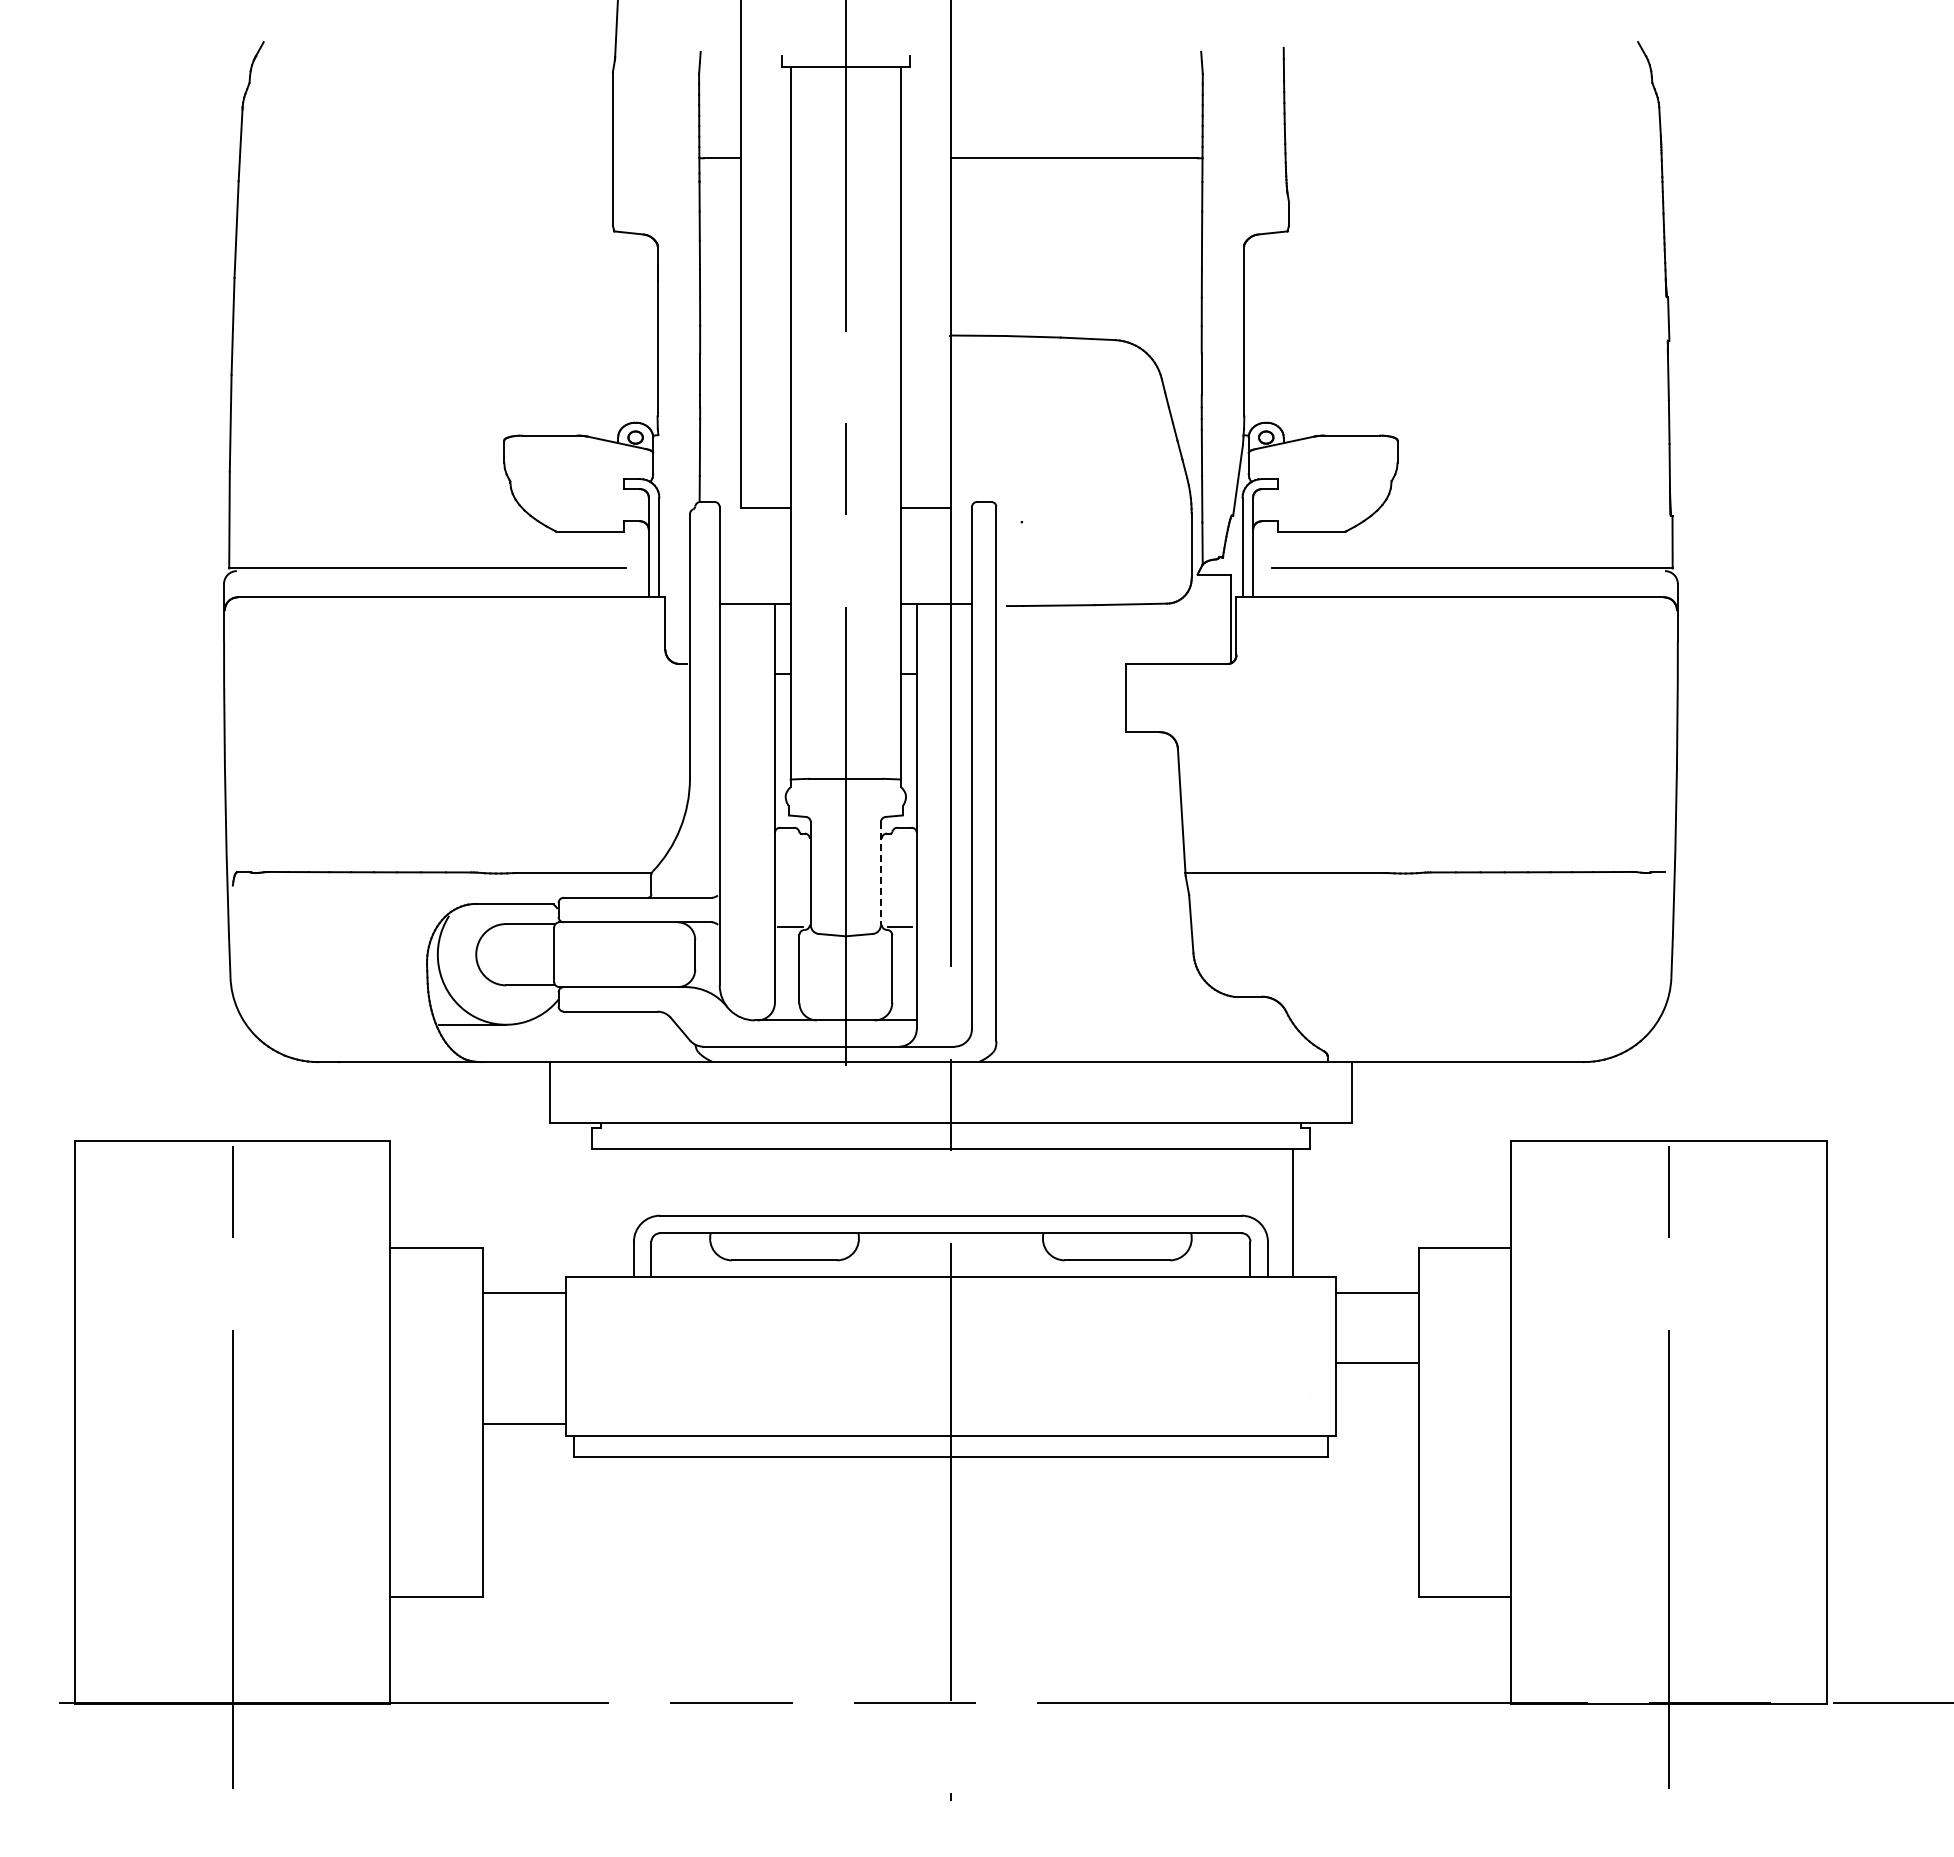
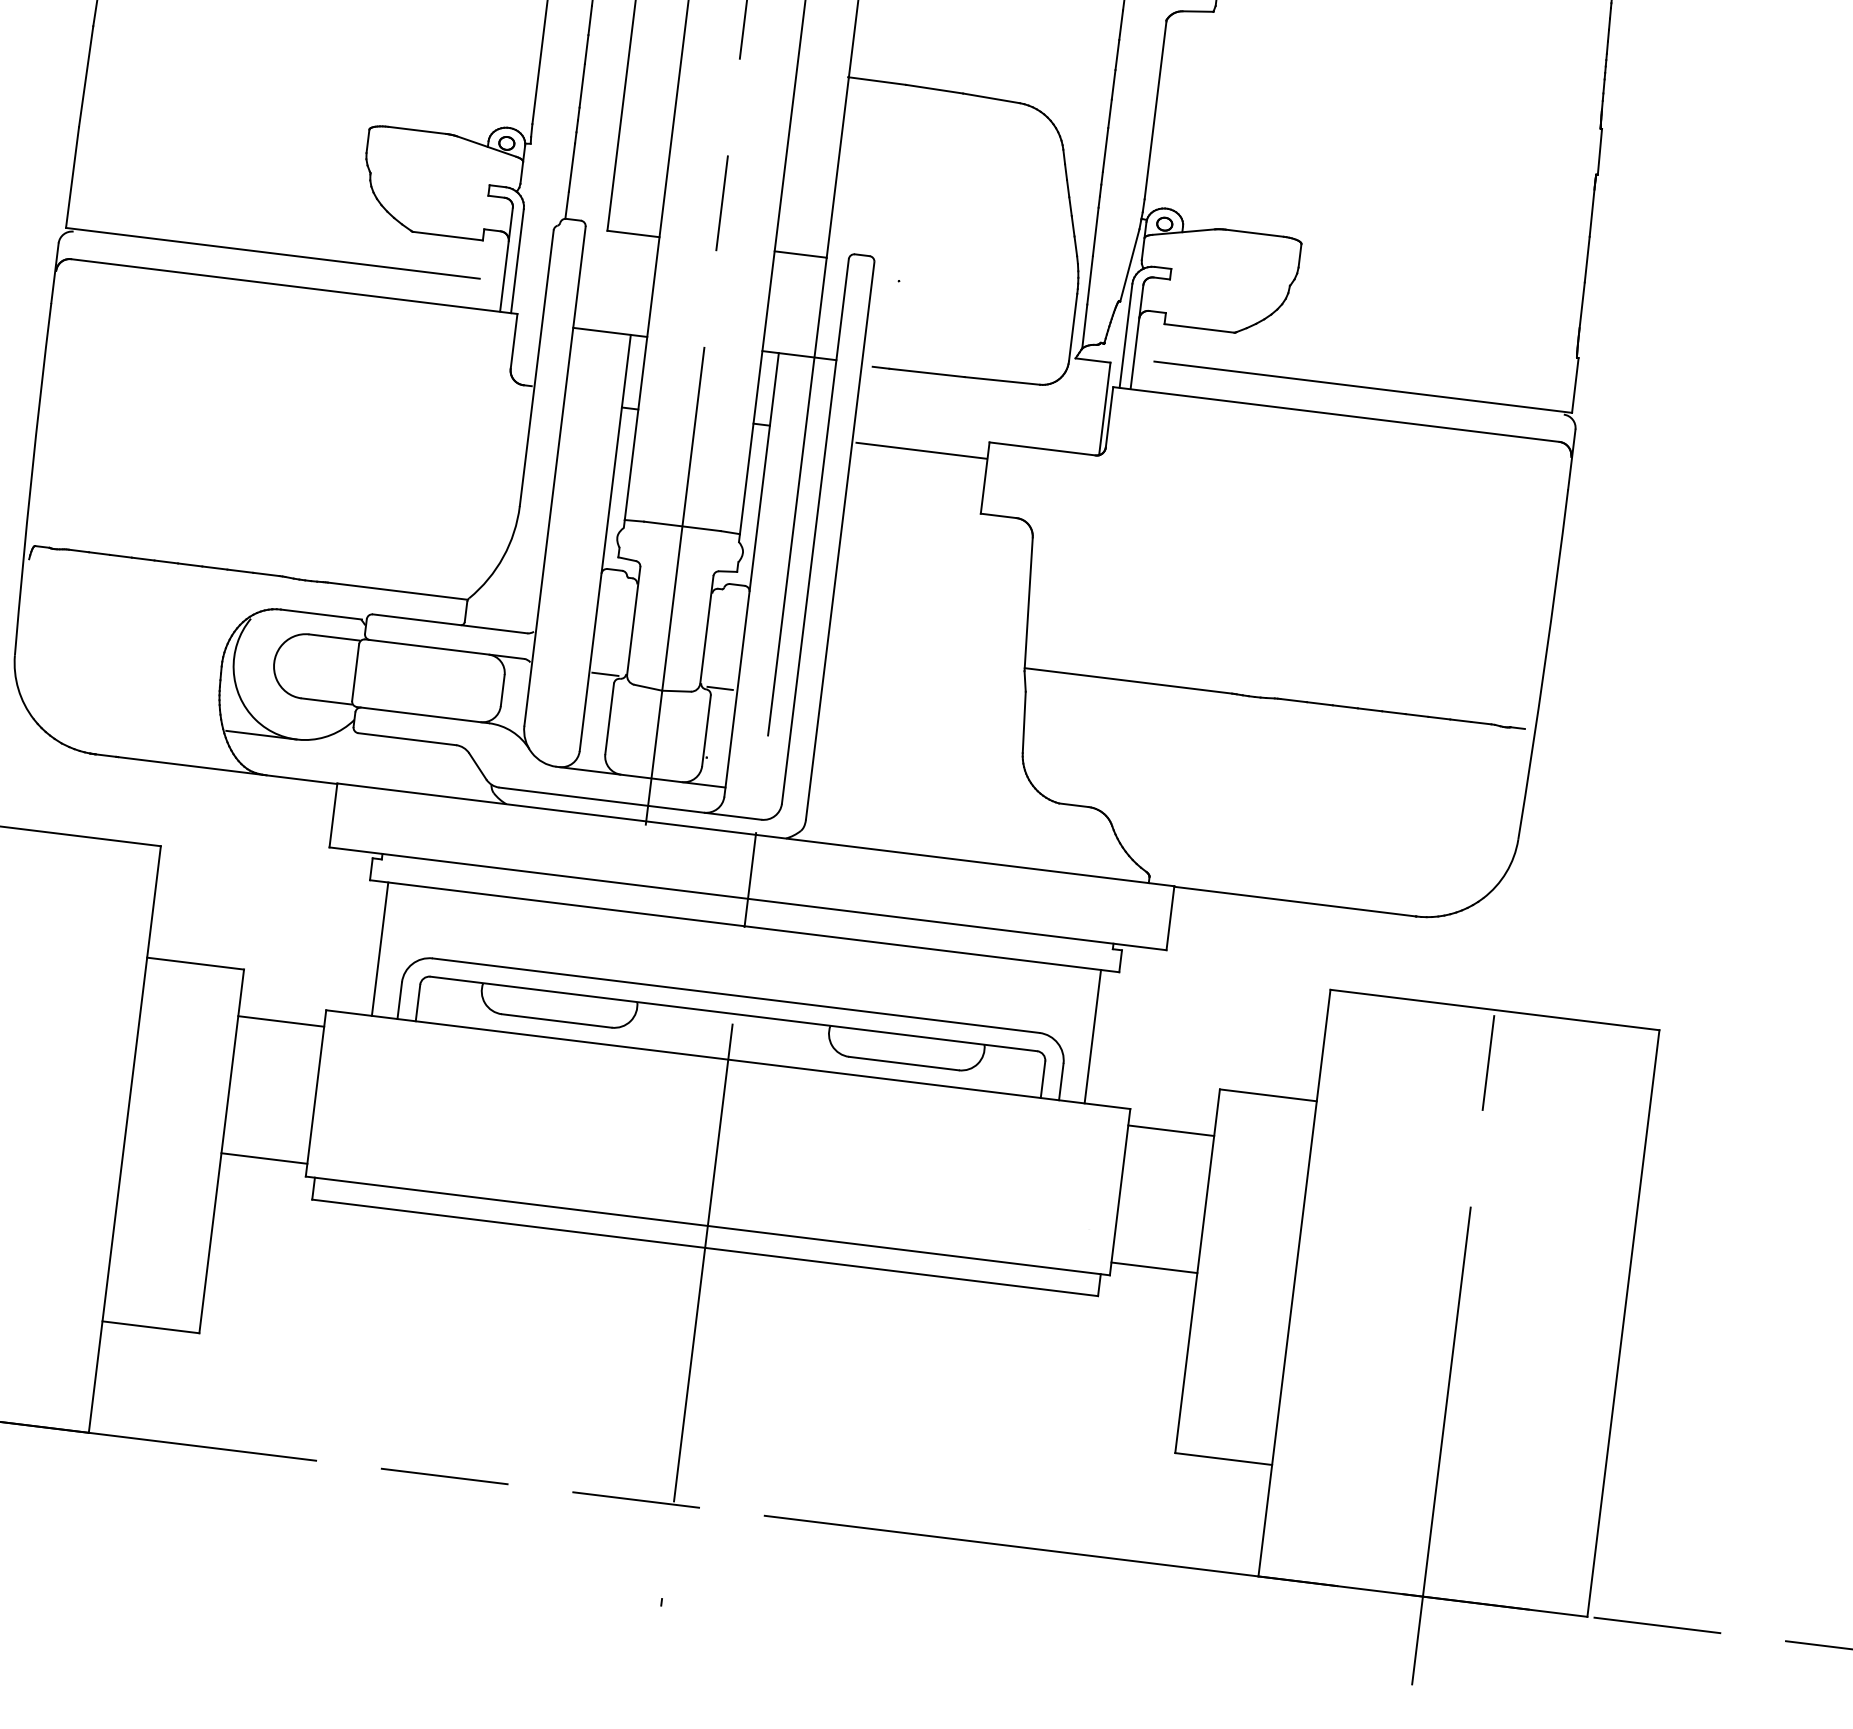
line: (1062, 679) -> (921, 450), added
line: (880, 873) -> (706, 629), dashed -> solid
line: (609, 1213) -> (380, 949), added
line: (1377, 1363) -> (1154, 1268), moved

